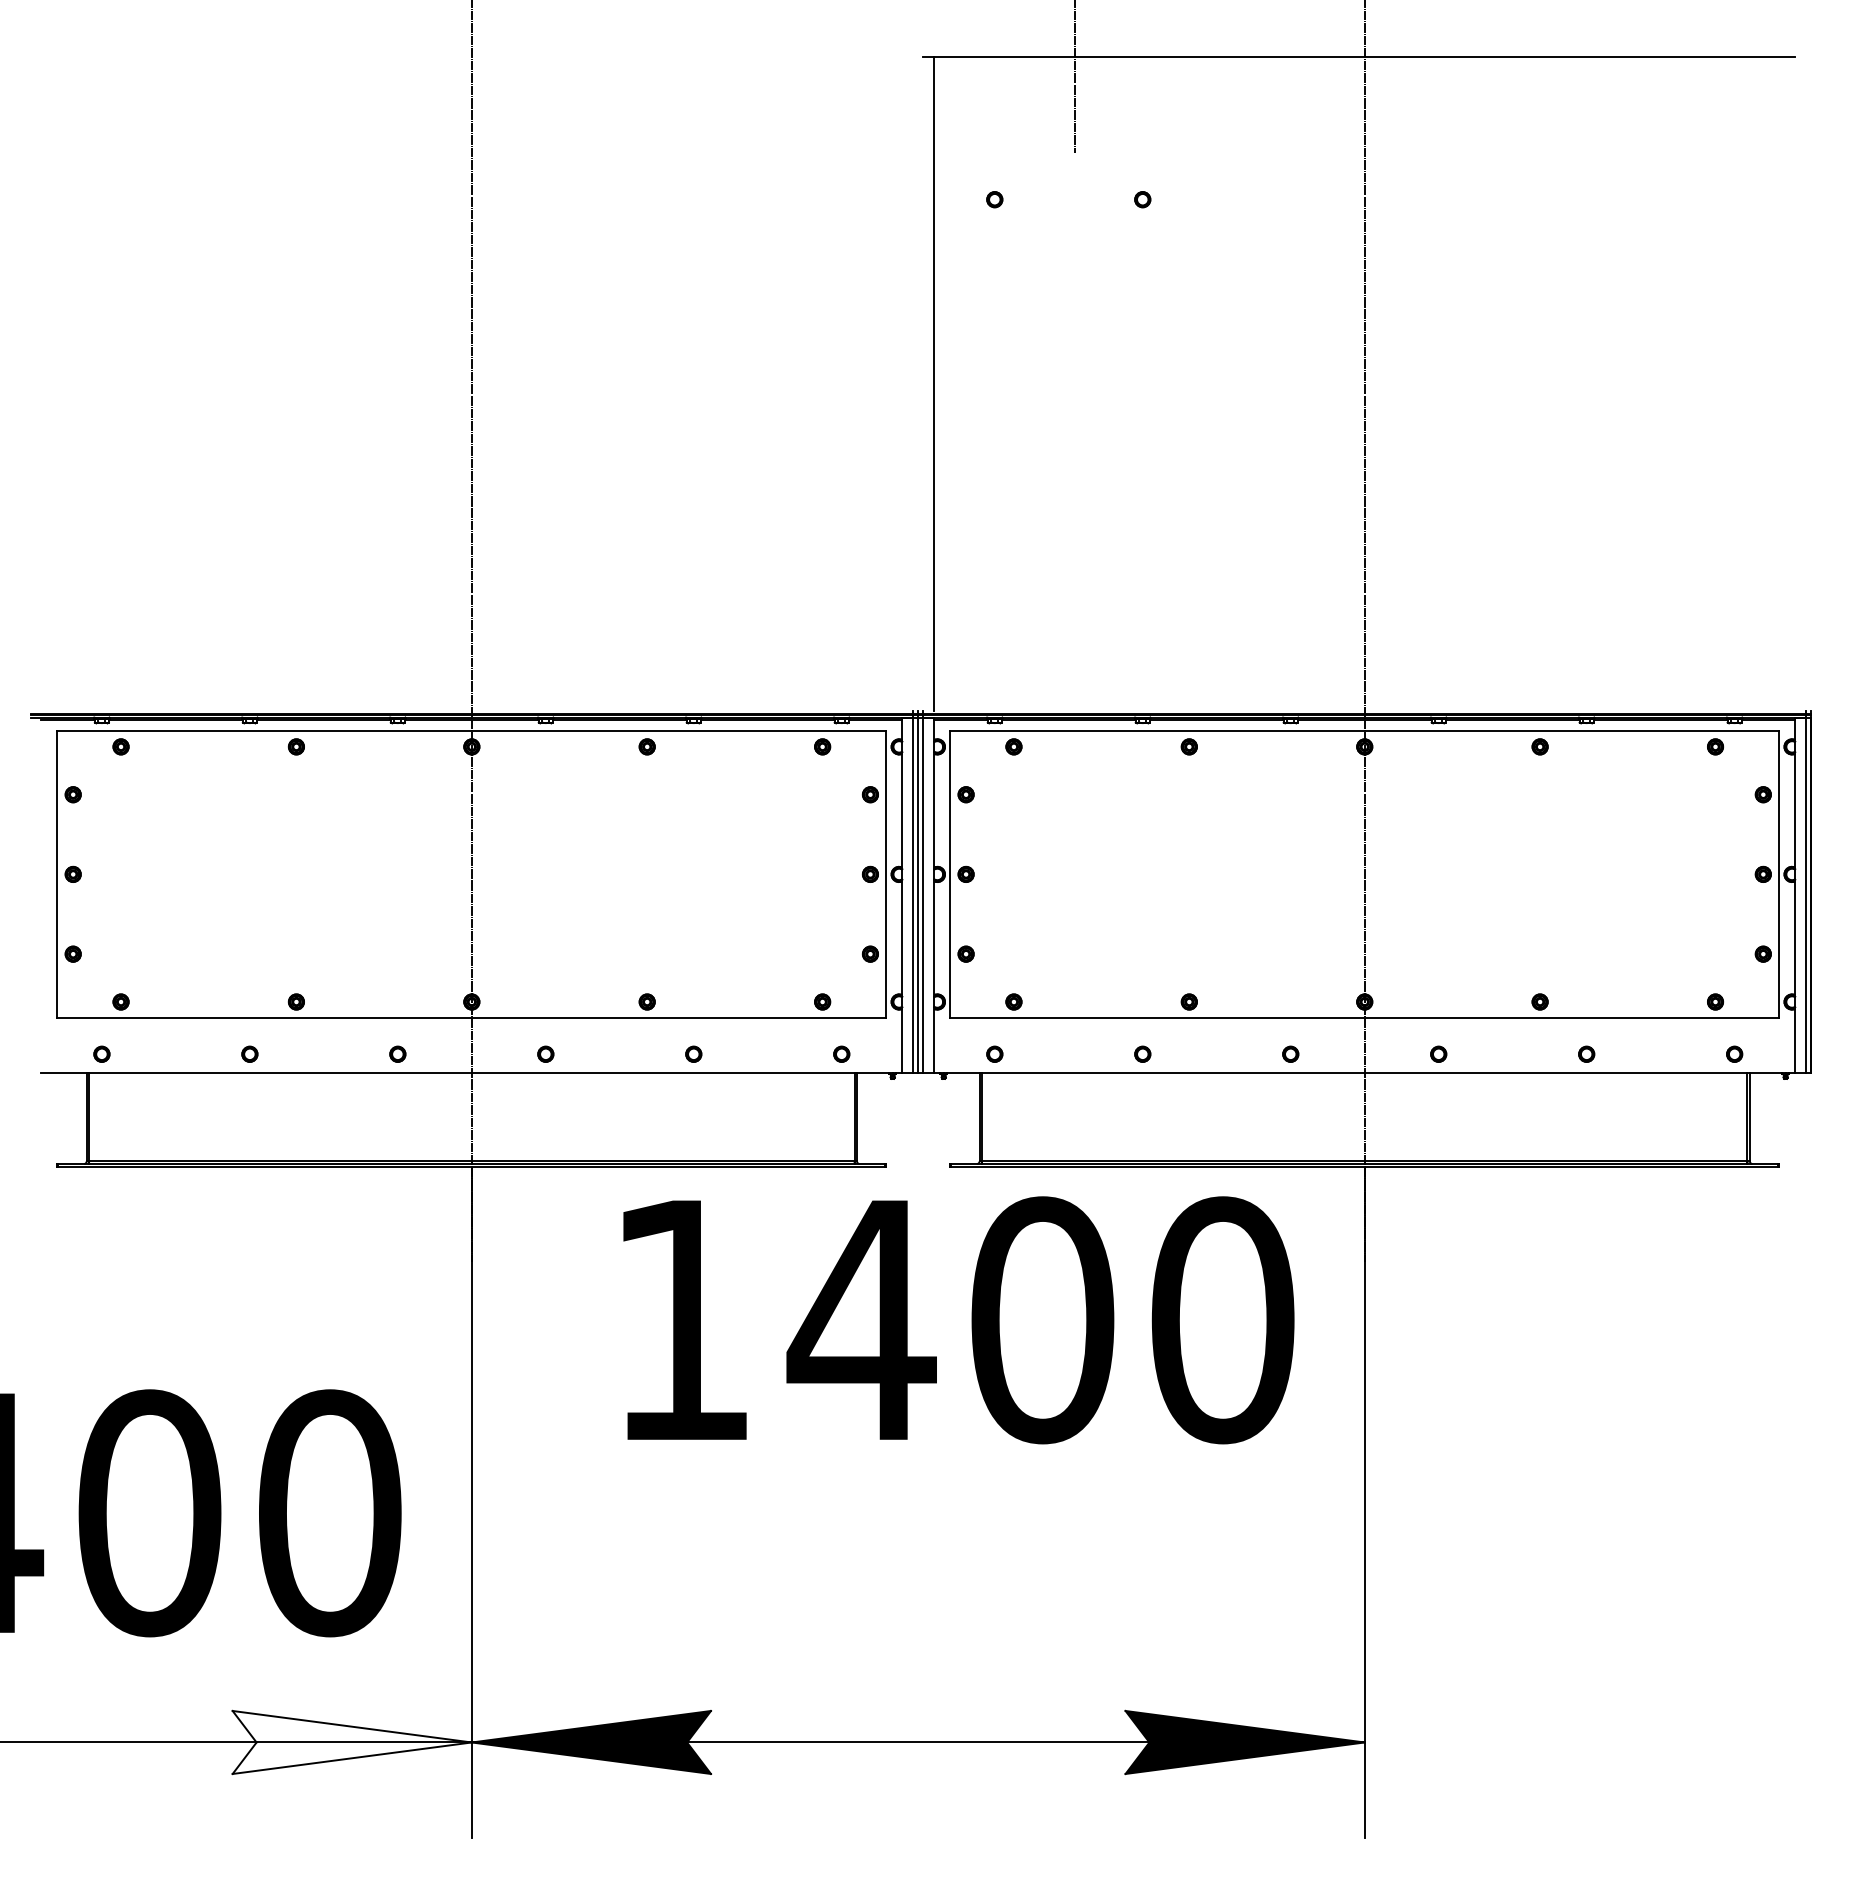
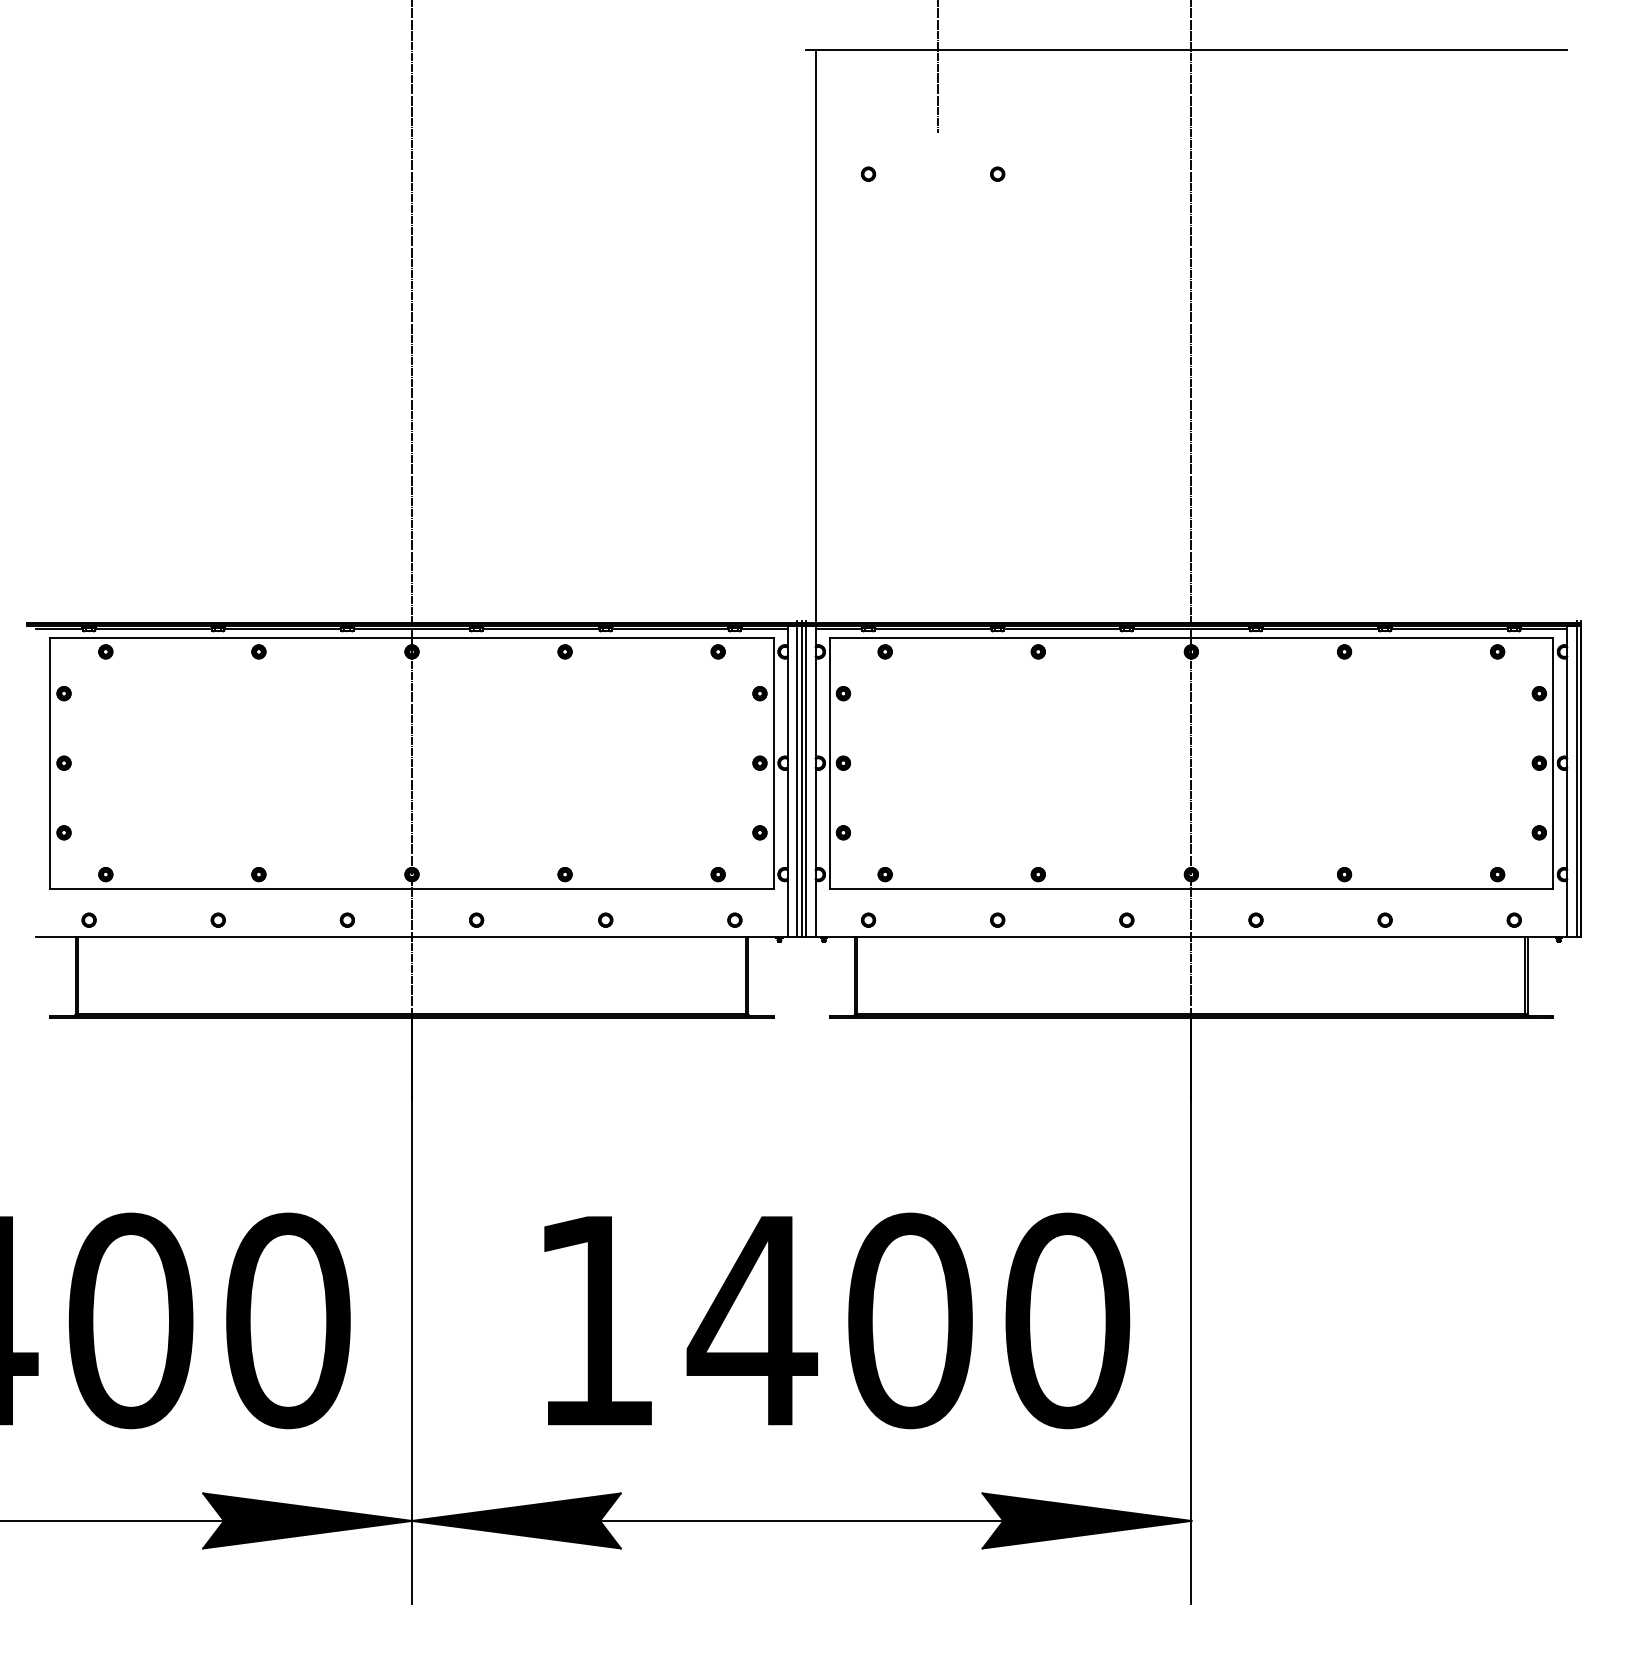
text: (958, 1320) -> (836, 1321), moved
fill: (351, 1741) -> (306, 1520), added

